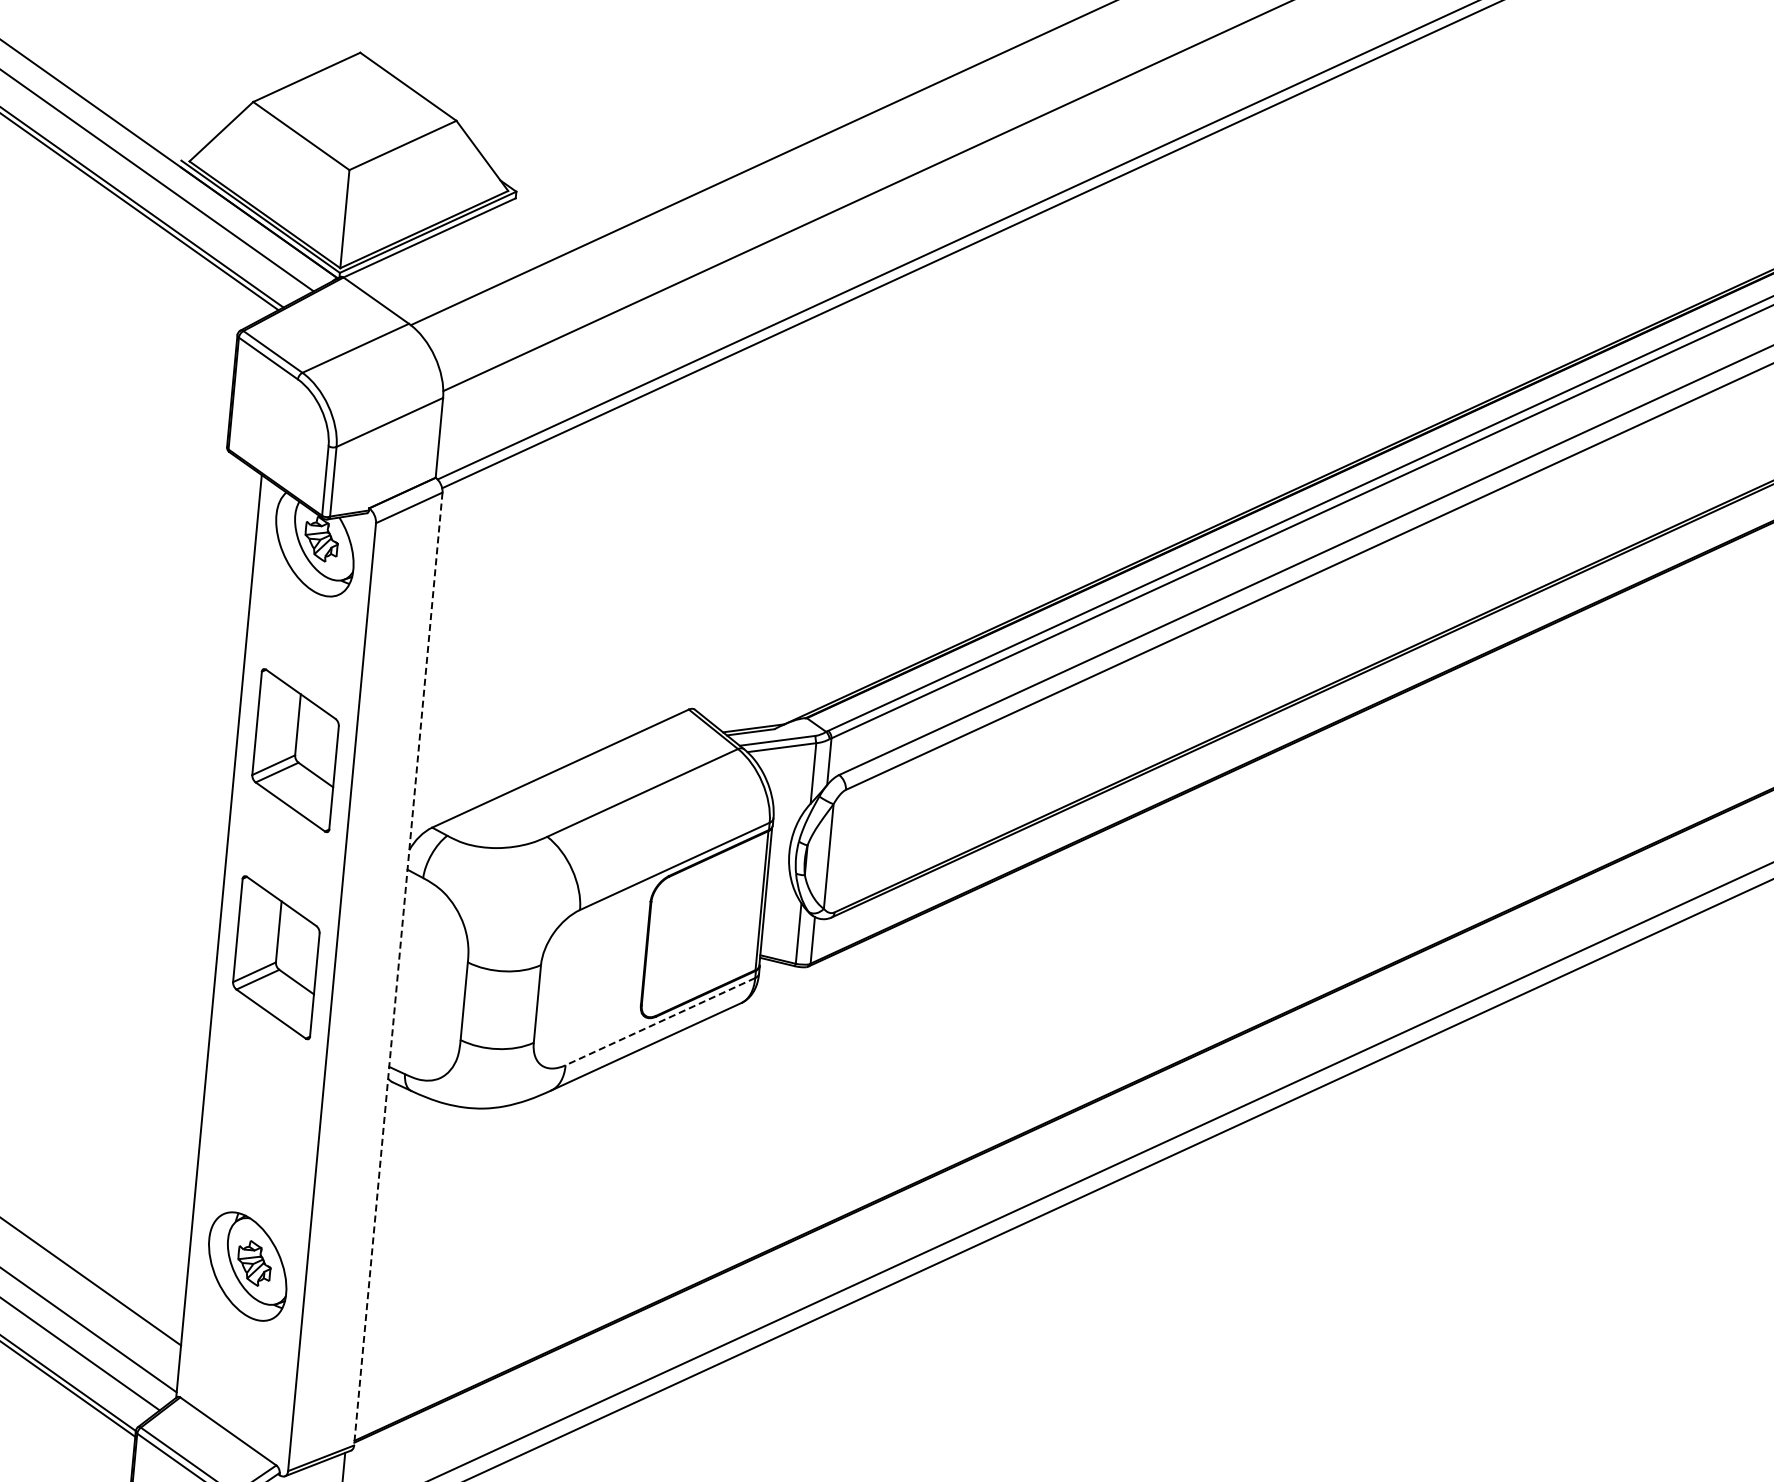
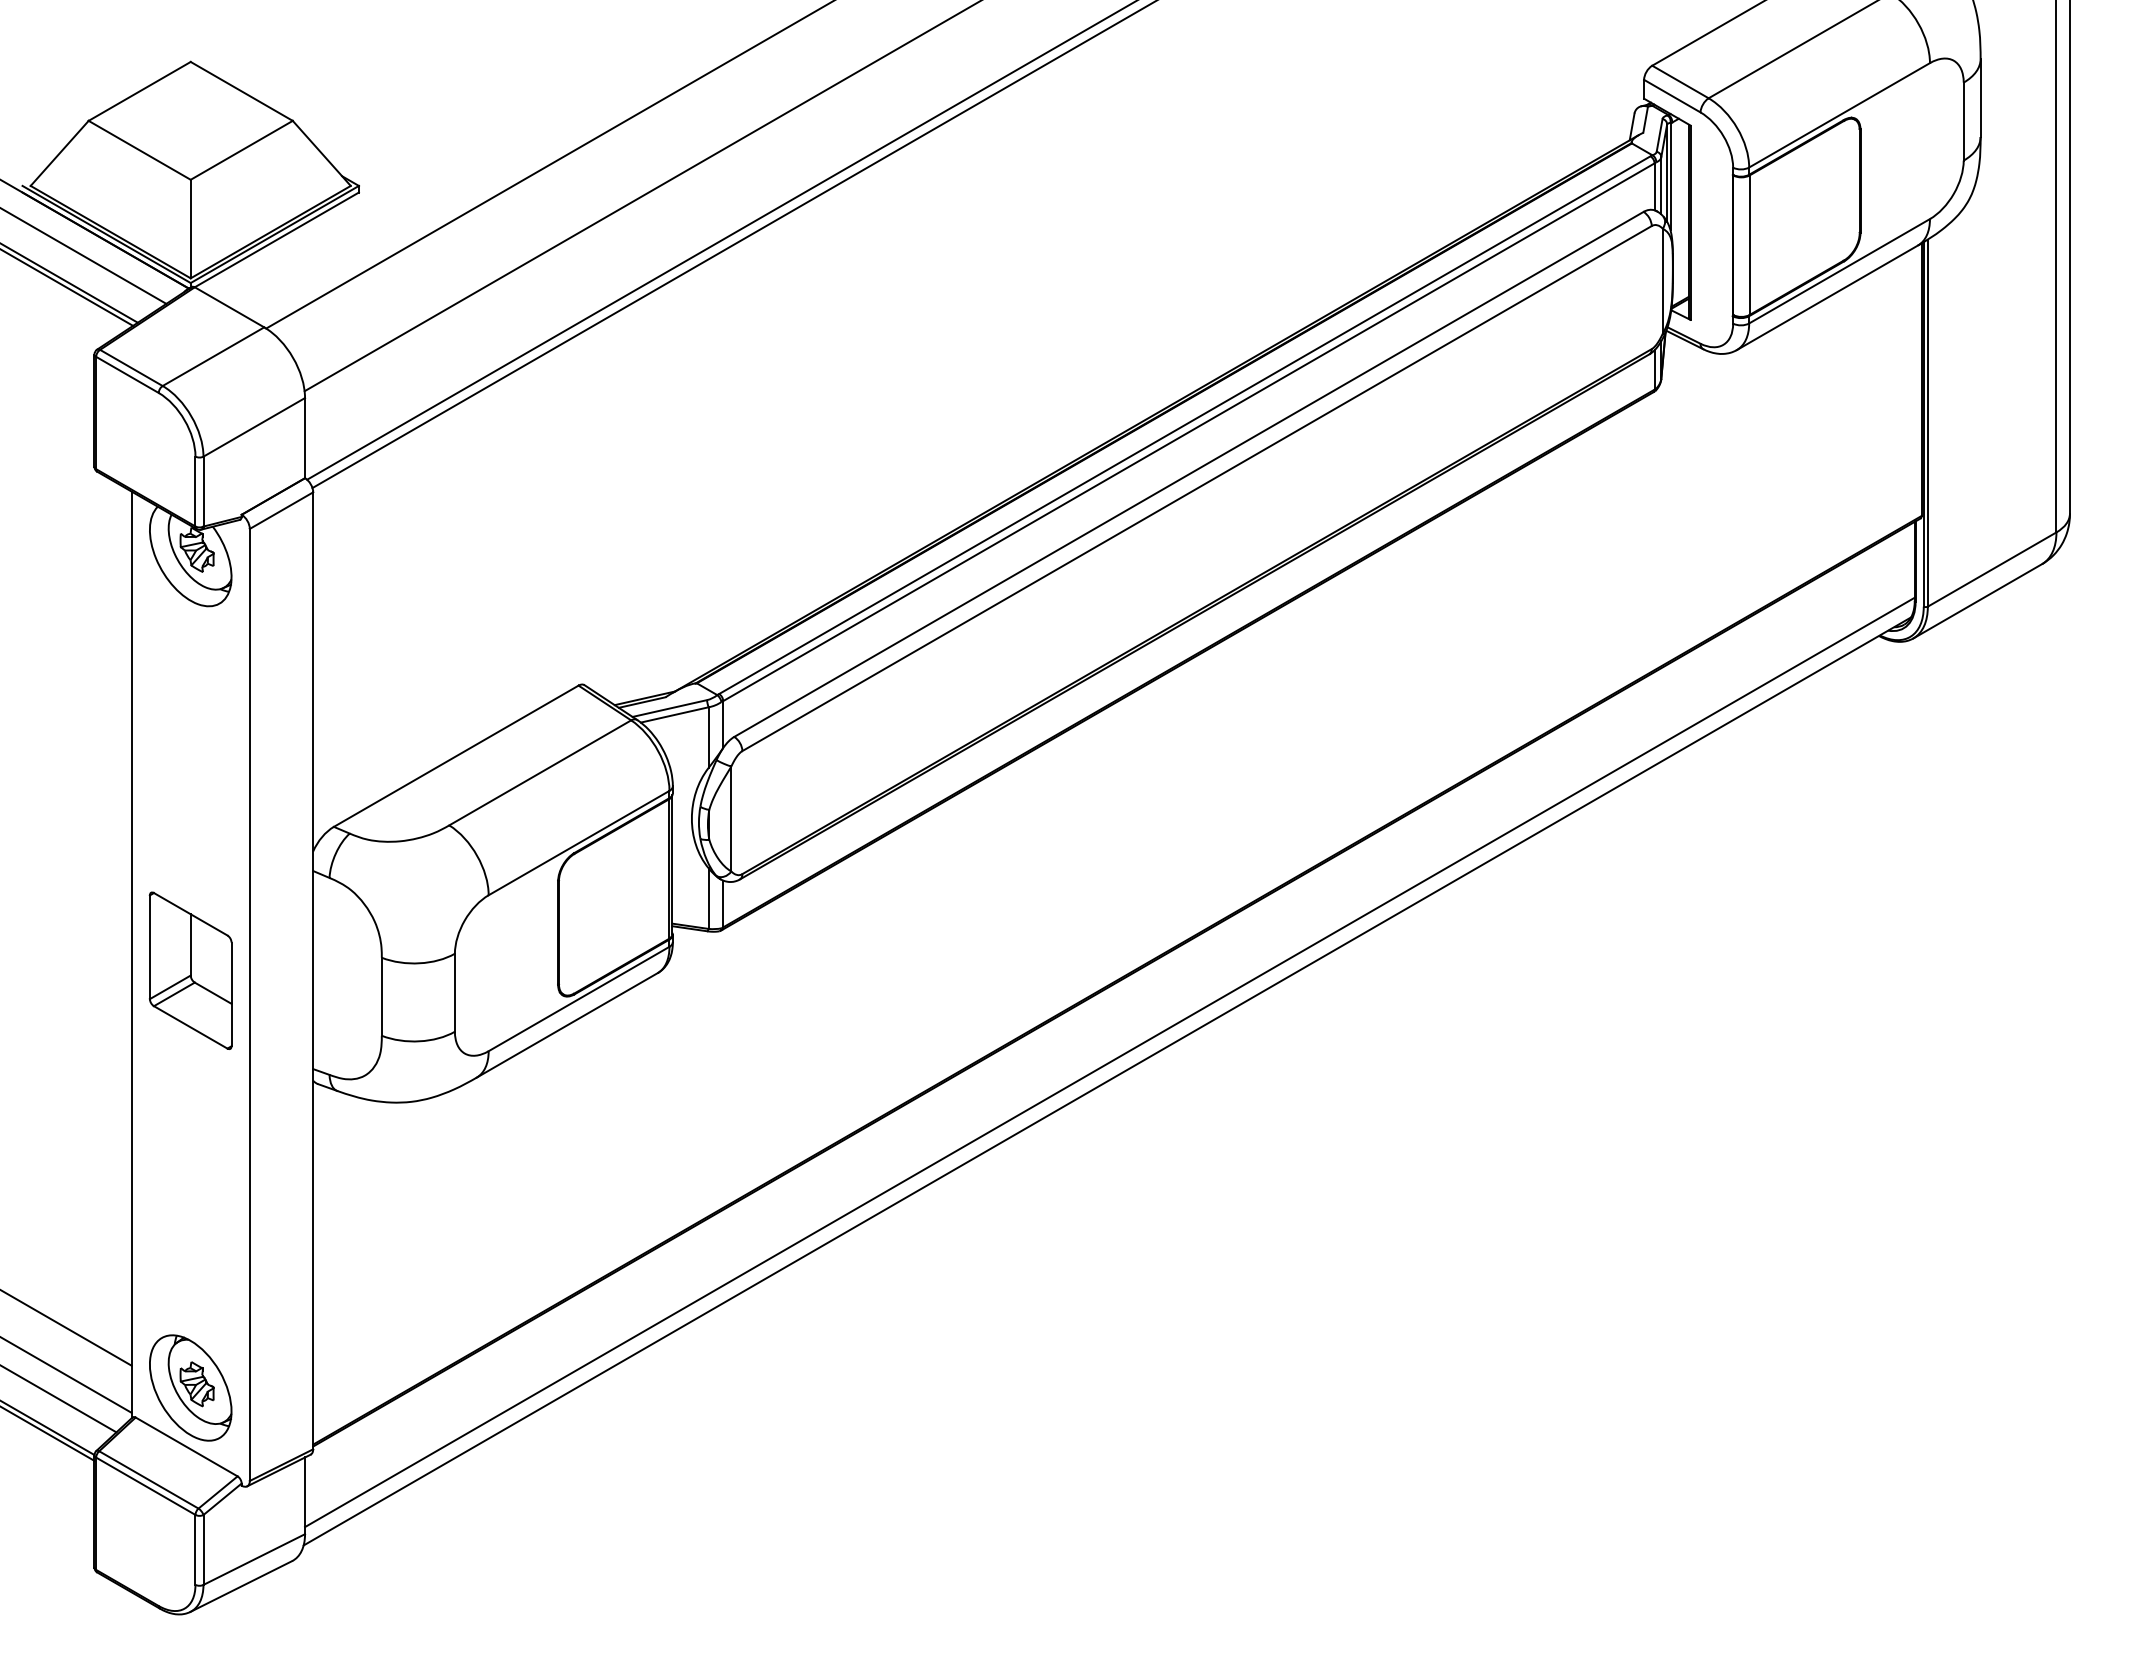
part: (295, 750) -> (190, 762), removed
line: (398, 969) -> (313, 971), dashed -> solid
line: (659, 1022) -> (578, 999), dashed -> solid
part: (247, 1266) -> (190, 1387), moved

